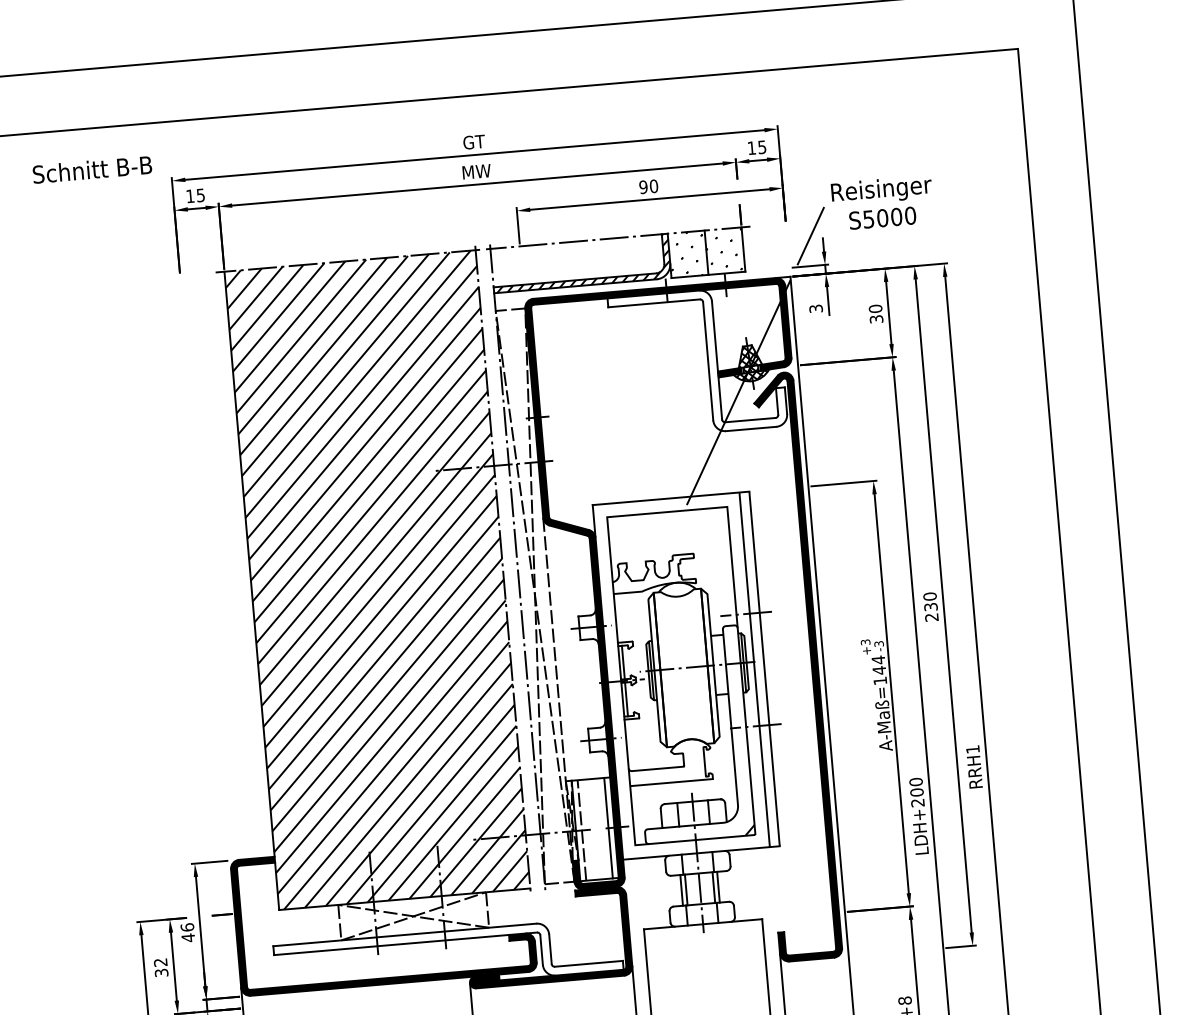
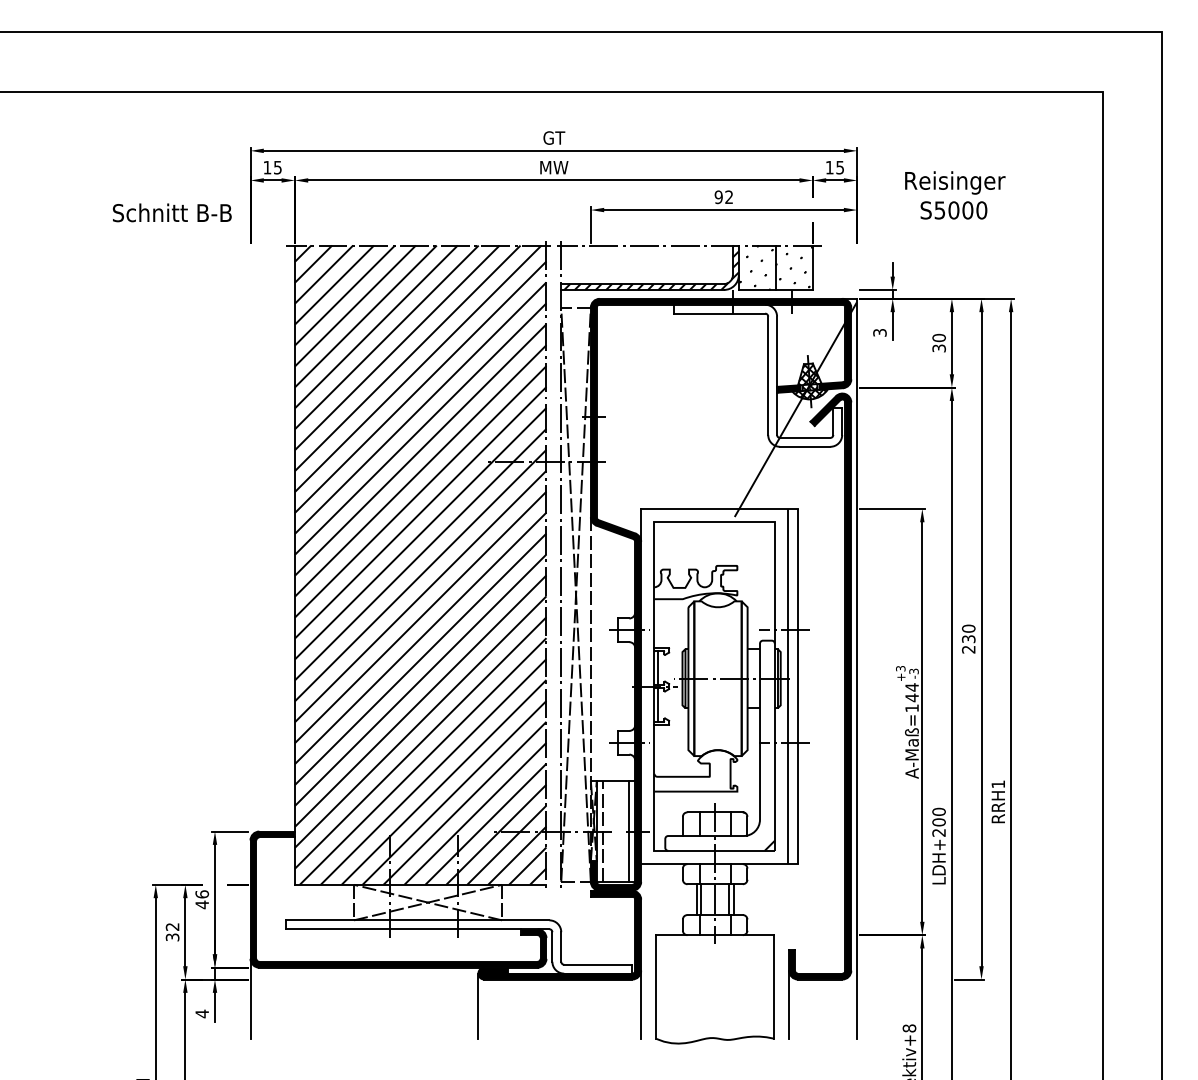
text: (92, 169) -> (172, 212), moved
text: (654, 186) -> (729, 197), 90 -> 92
text: (883, 203) -> (955, 195), moved
line: (810, 236) -> (880, 260), removed

